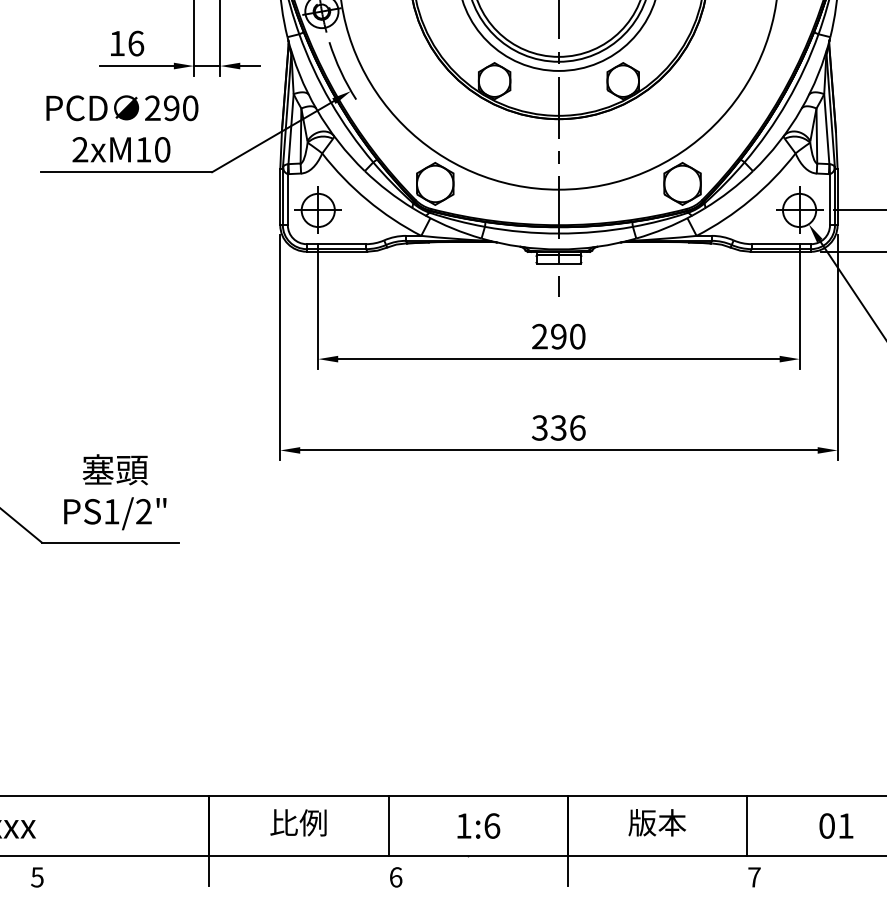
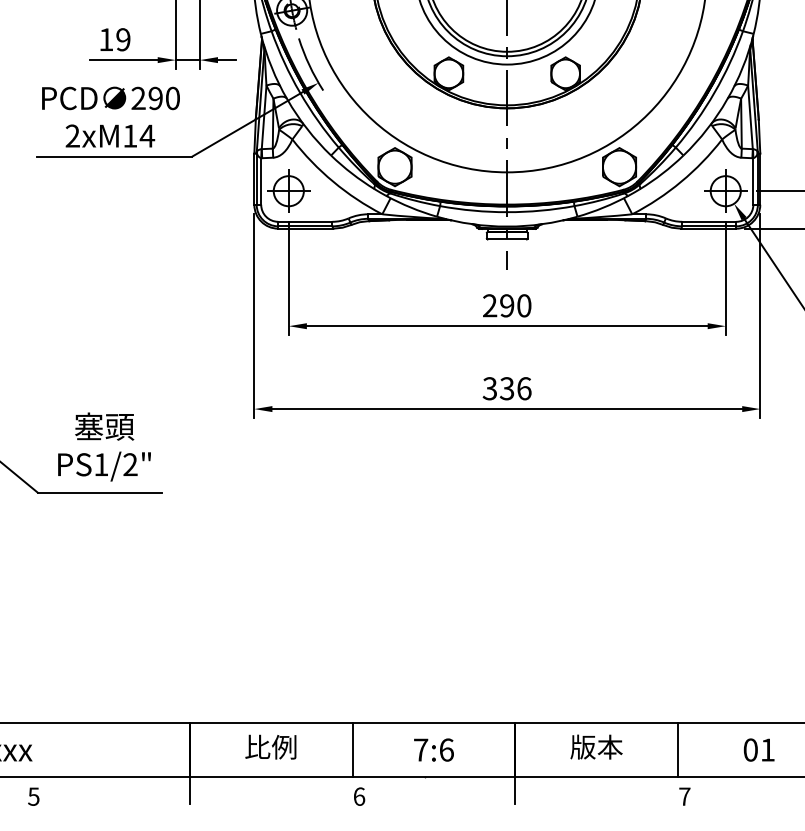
text: (136, 43) -> (123, 39), 16 -> 19
text: (162, 149) -> (147, 135), 2xM10 -> 2xM14
text: (464, 825) -> (421, 749), 1:6 -> 7:6

